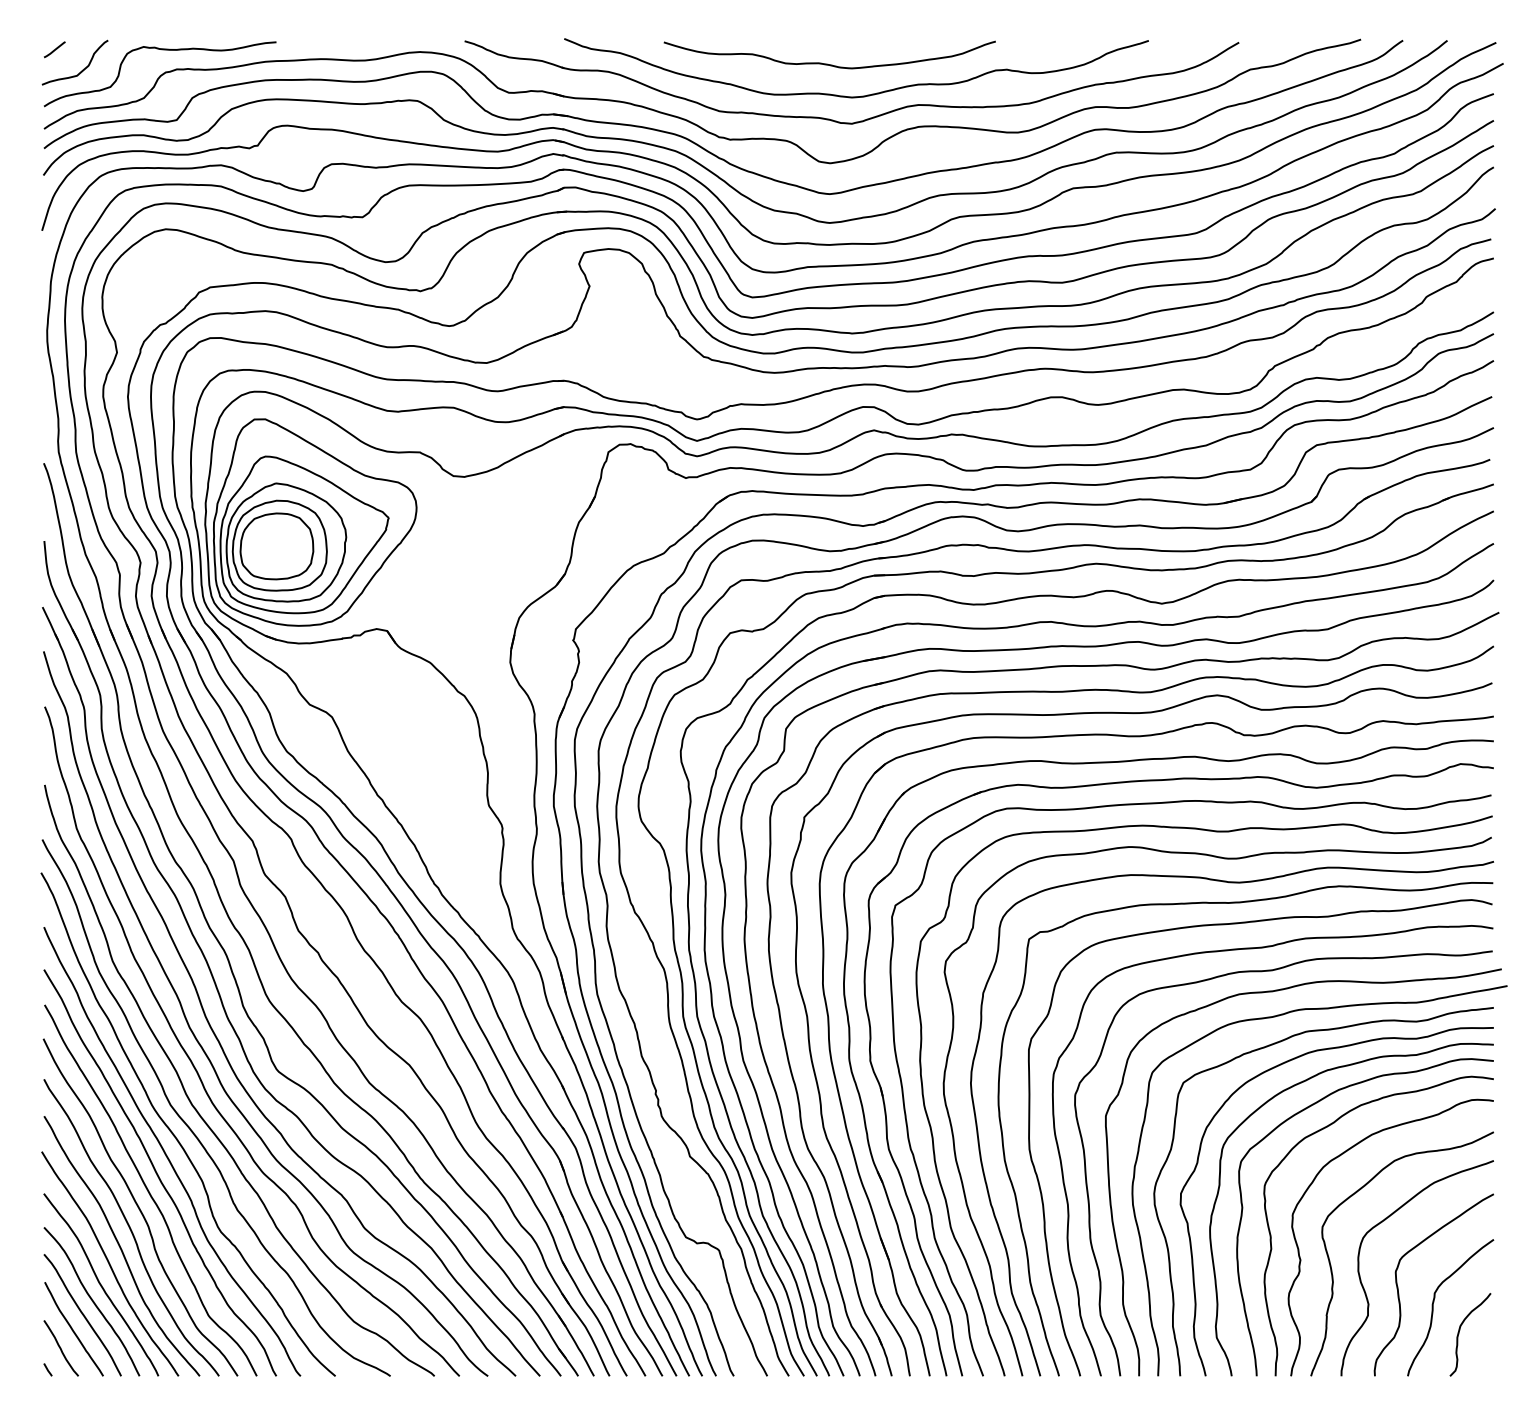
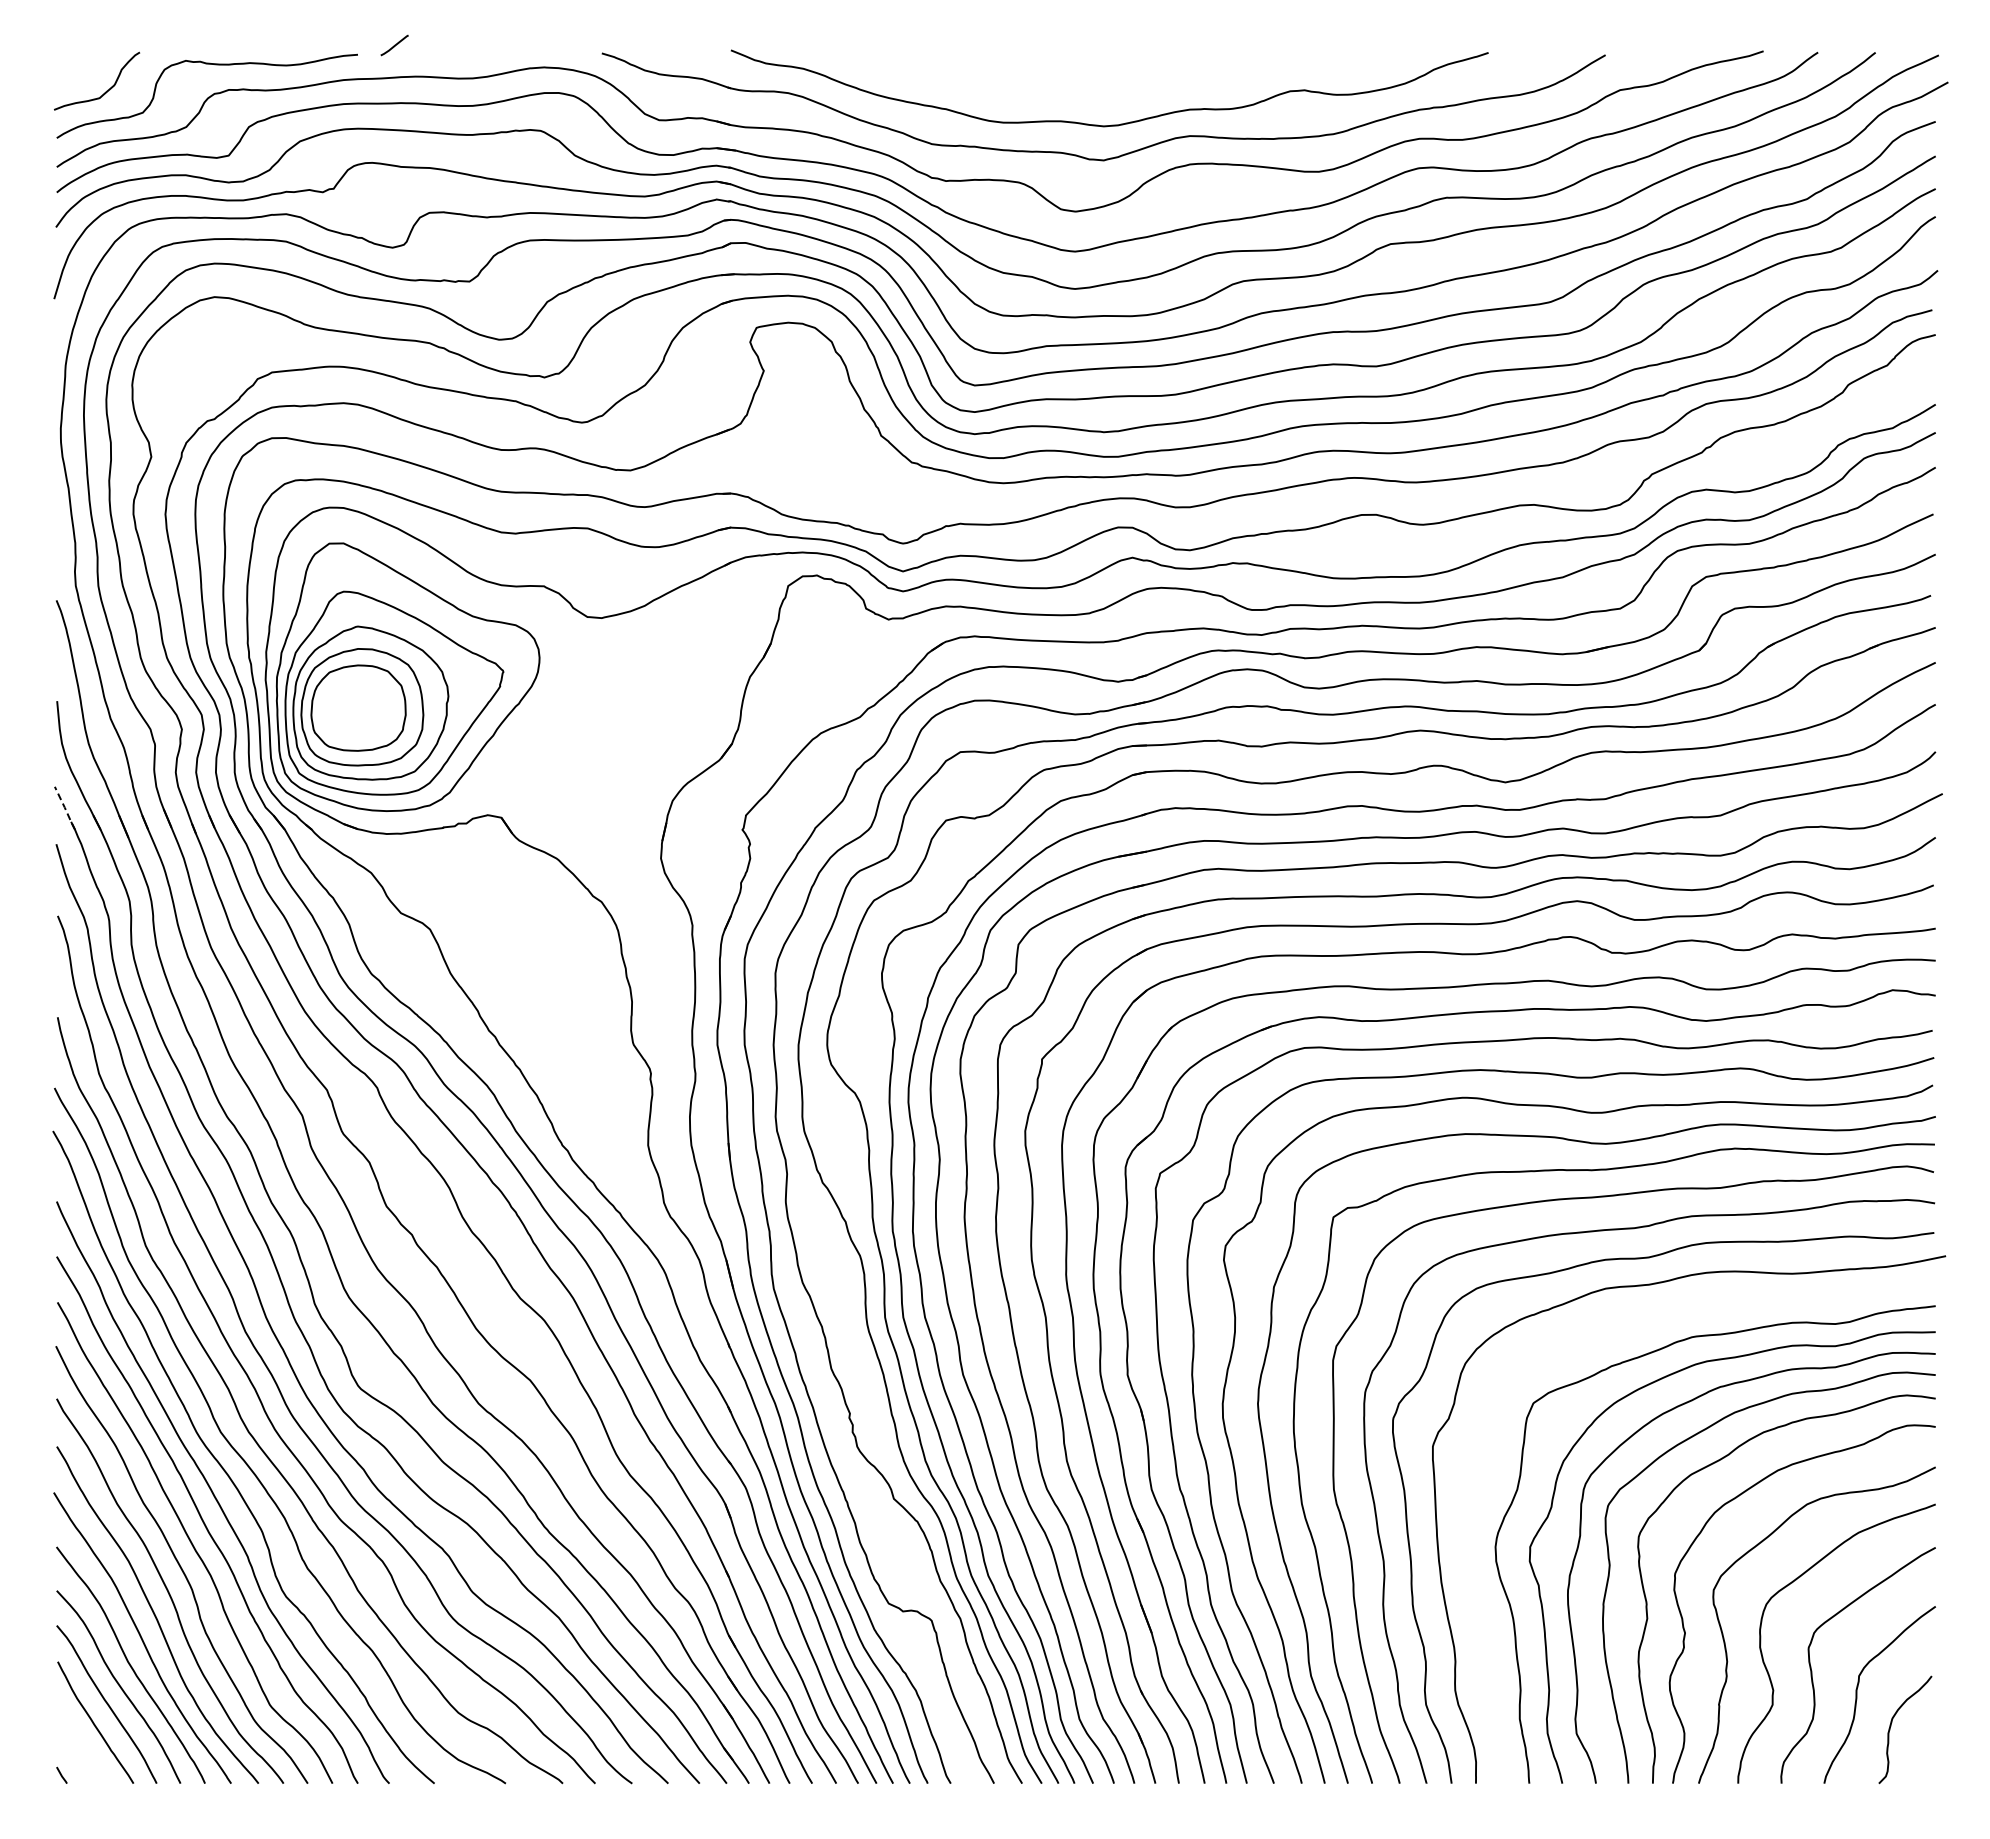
line: (54, 49) -> (394, 45), moved
curve: (827, 63) -> (1071, 82), removed
line: (50, 623) -> (65, 808), solid -> dashed
curve: (1277, 1016) -> (1655, 1317), removed
curve: (60, 1348) -> (78, 1747), removed

